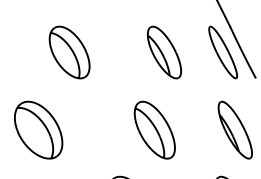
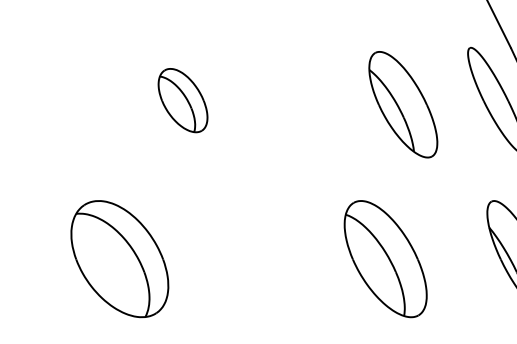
part: (69, 52) -> (182, 100), size x0.6
part: (164, 52) -> (403, 104), moved
part: (154, 129) -> (384, 257), moved

